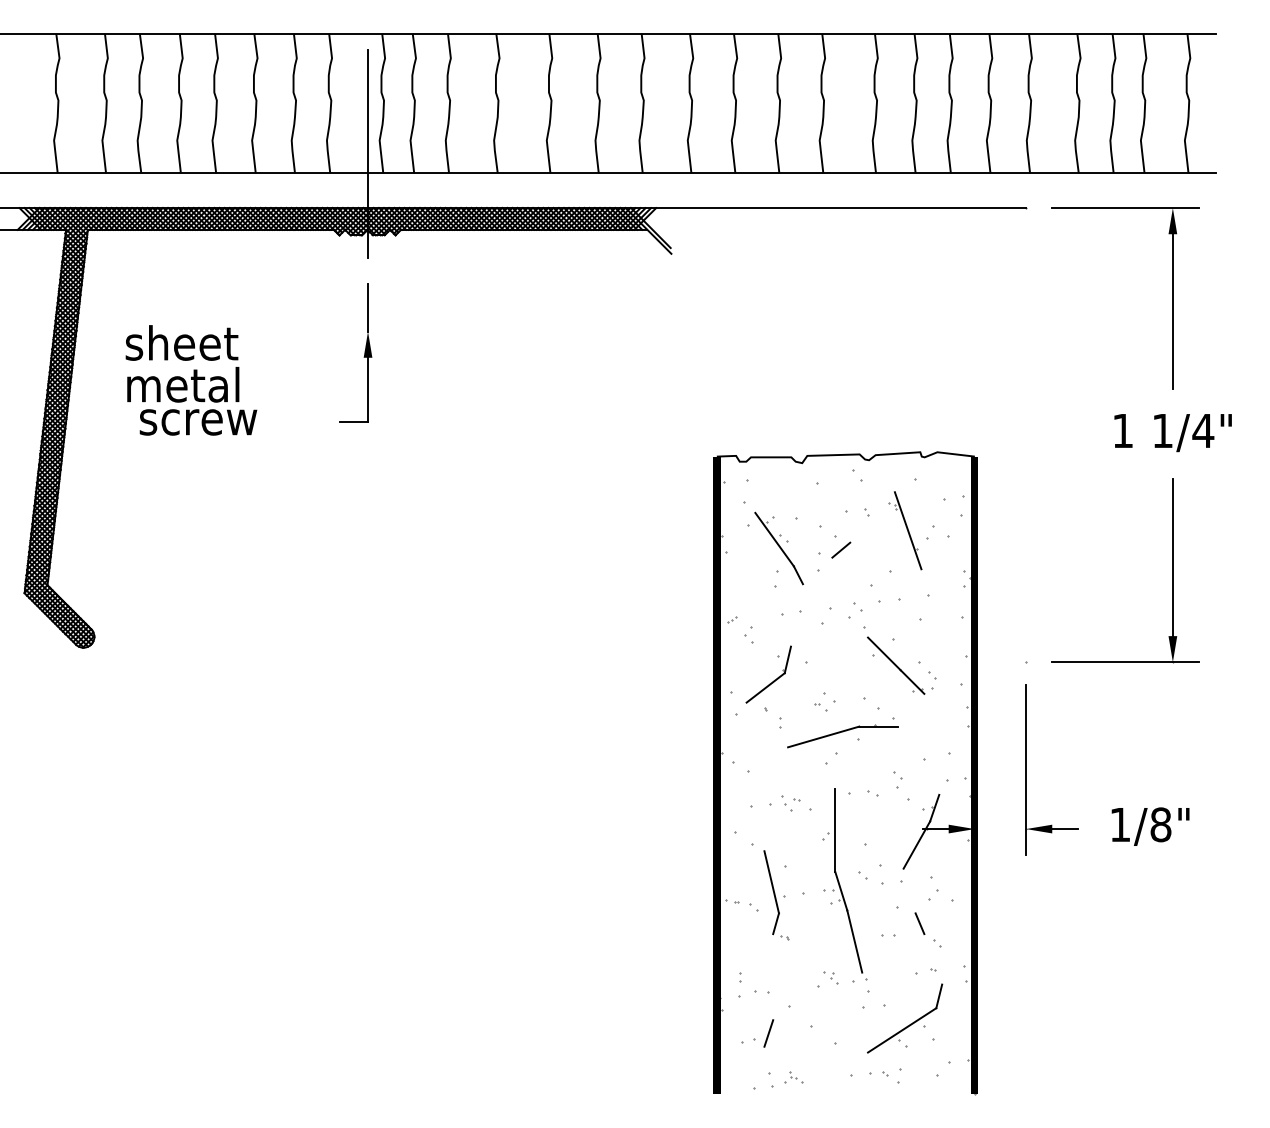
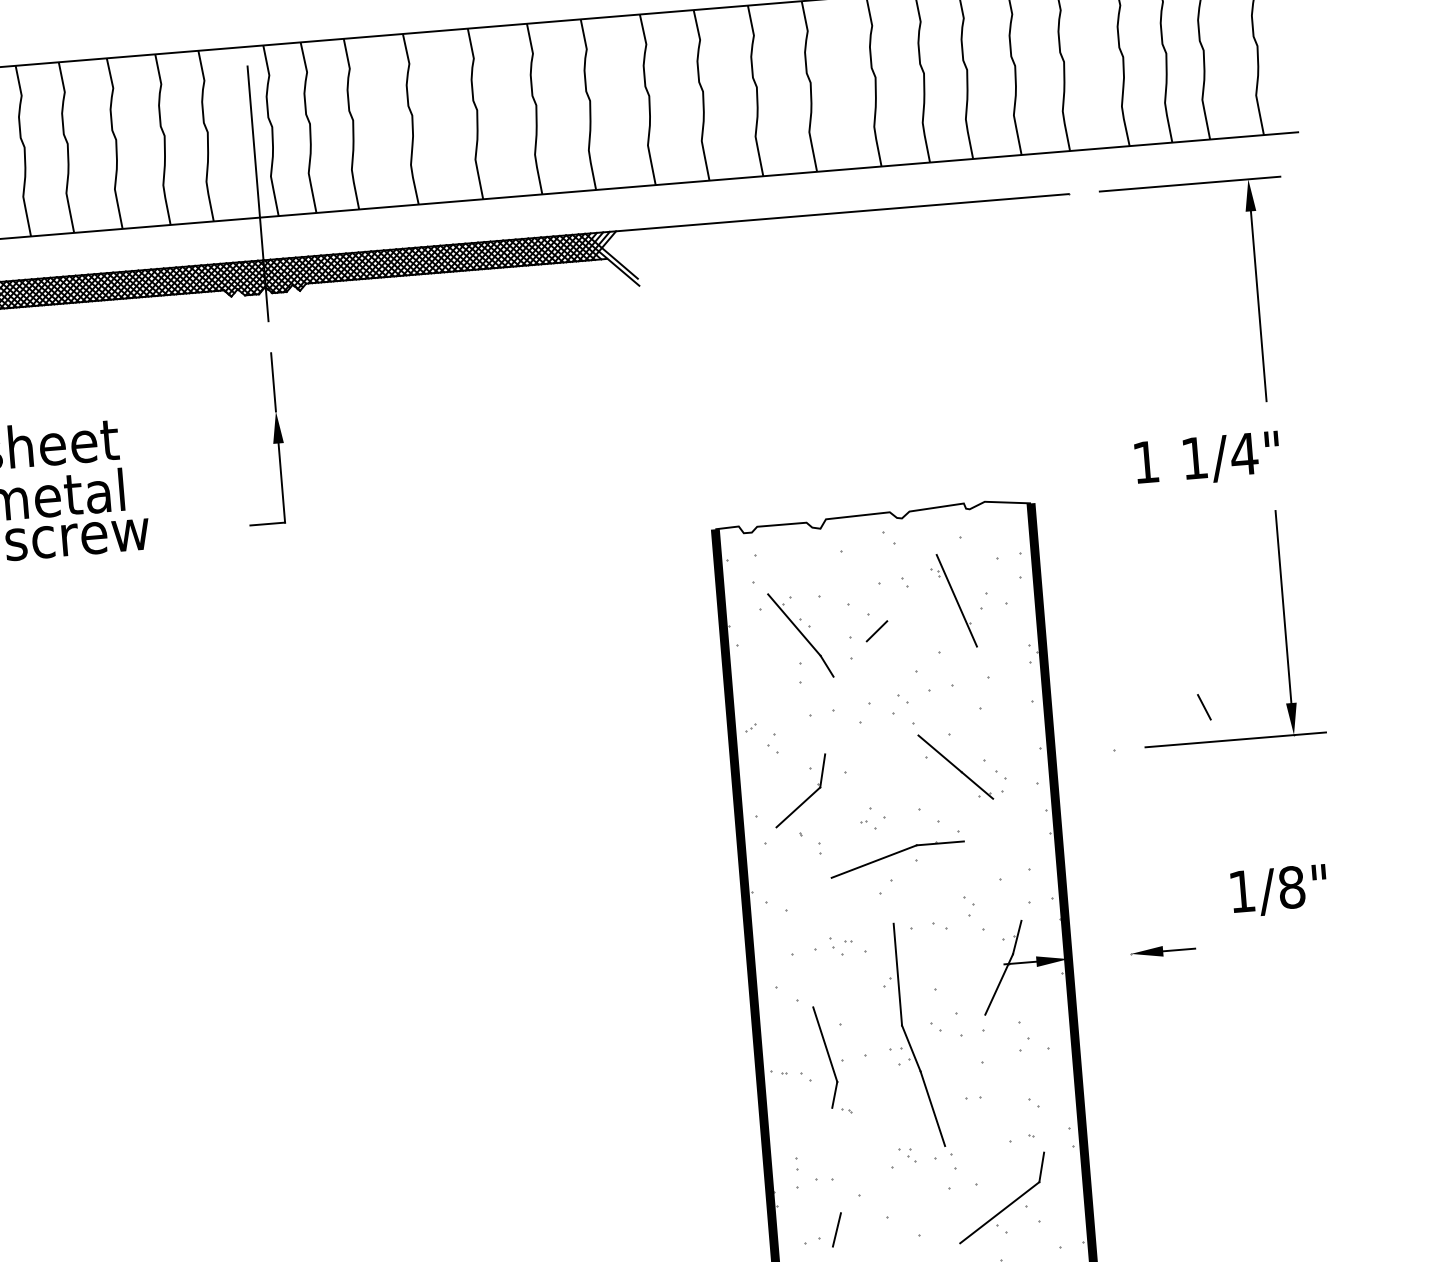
text: (1172, 433) -> (1206, 460), moved
line: (1026, 769) -> (1125, 881), removed
text: (1150, 826) -> (1279, 890), moved
line: (919, 923) -> (1203, 707), moved

